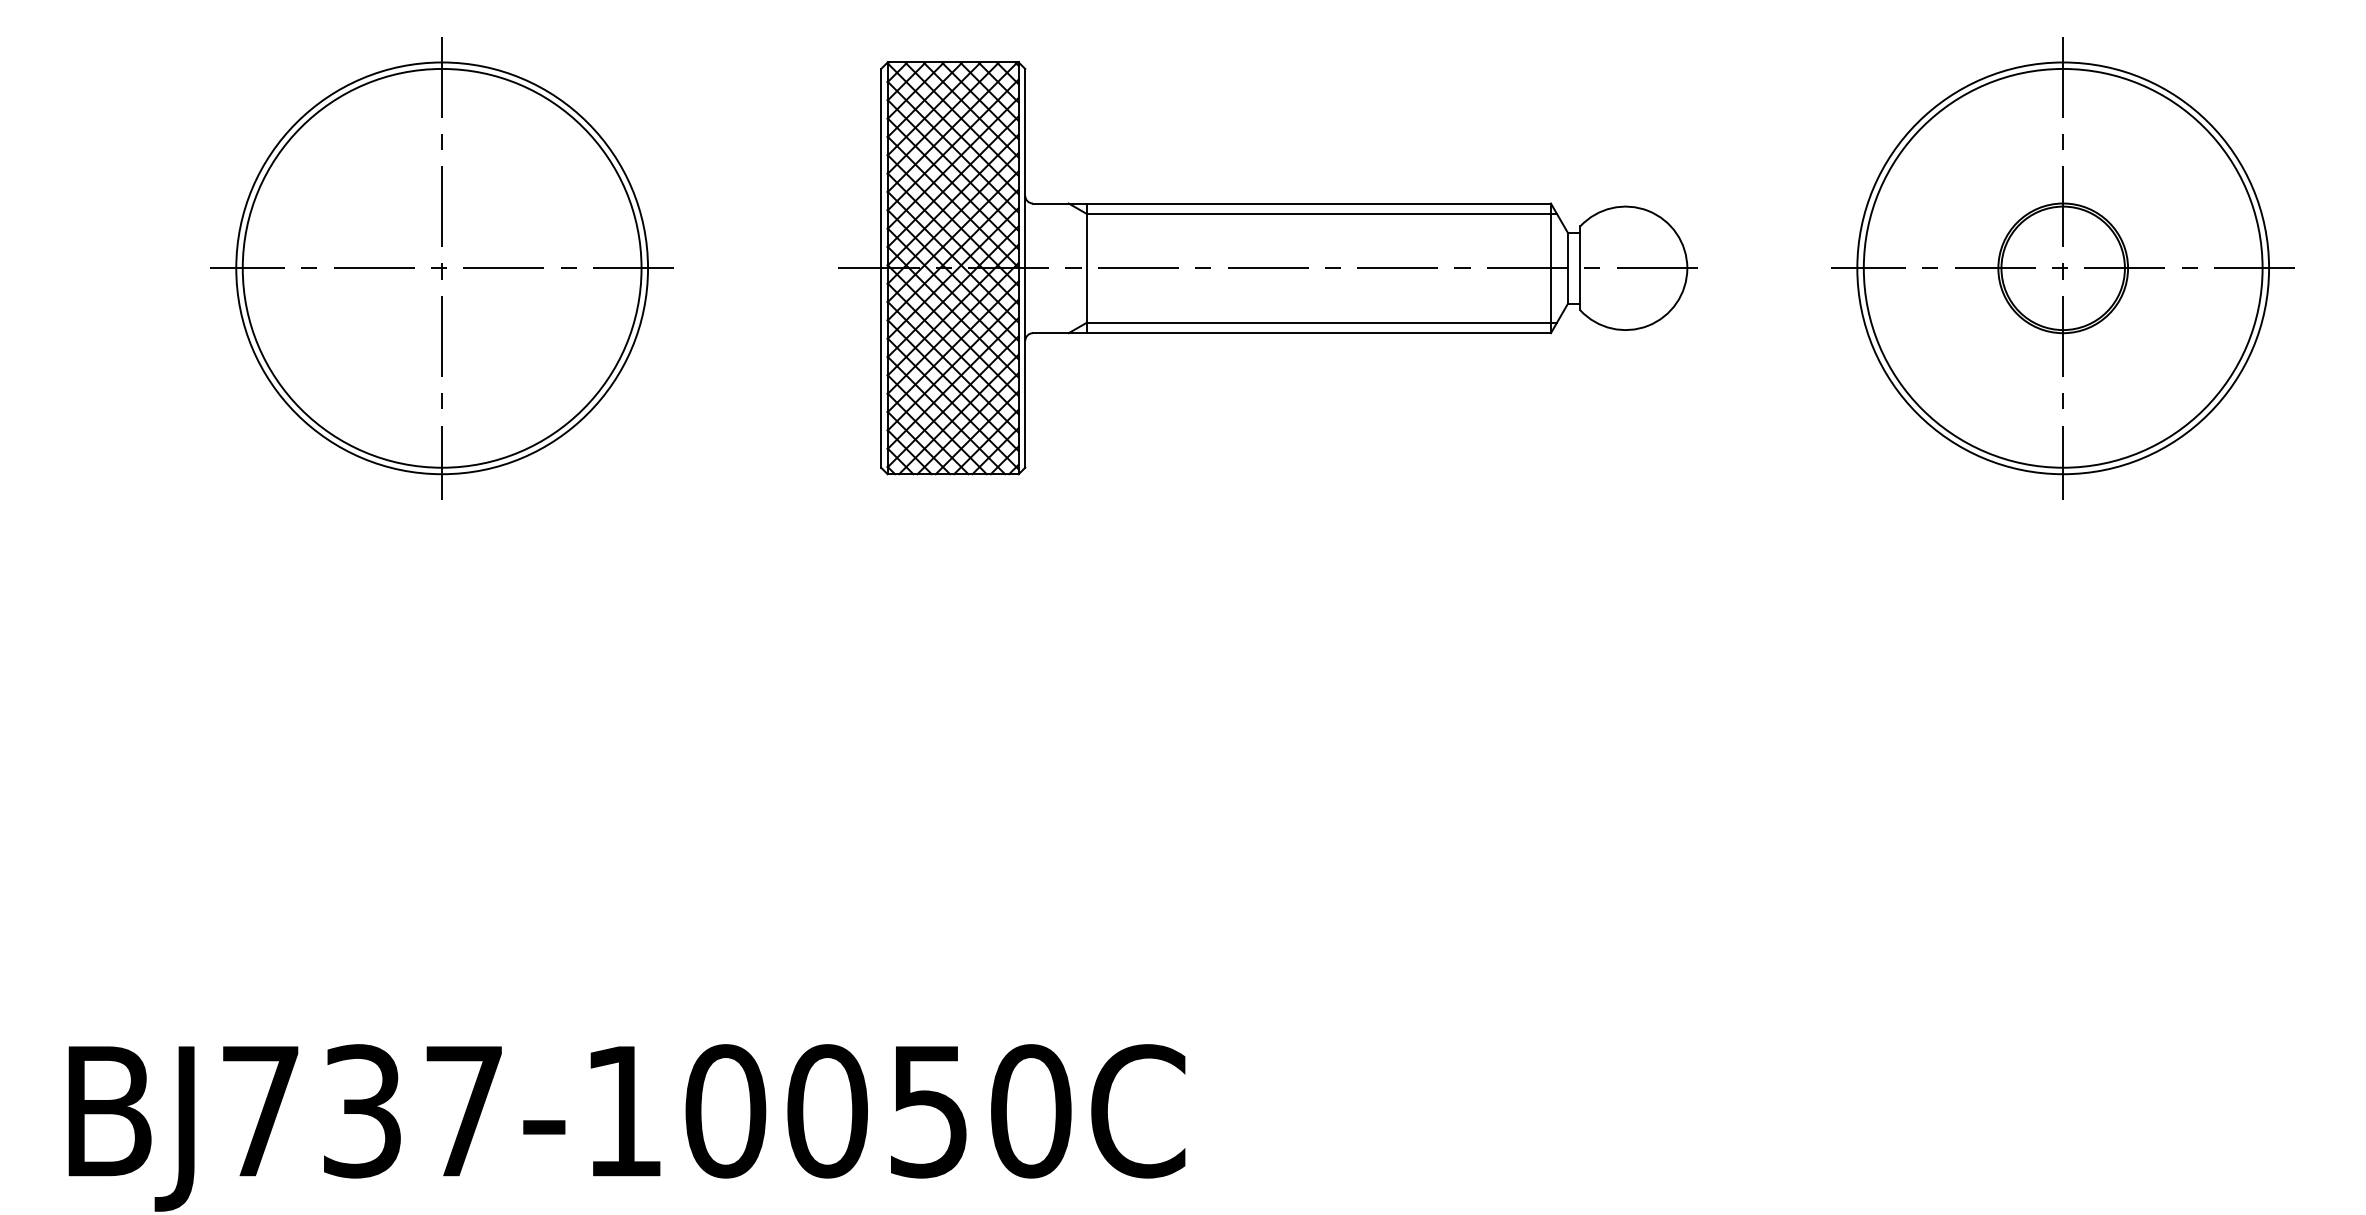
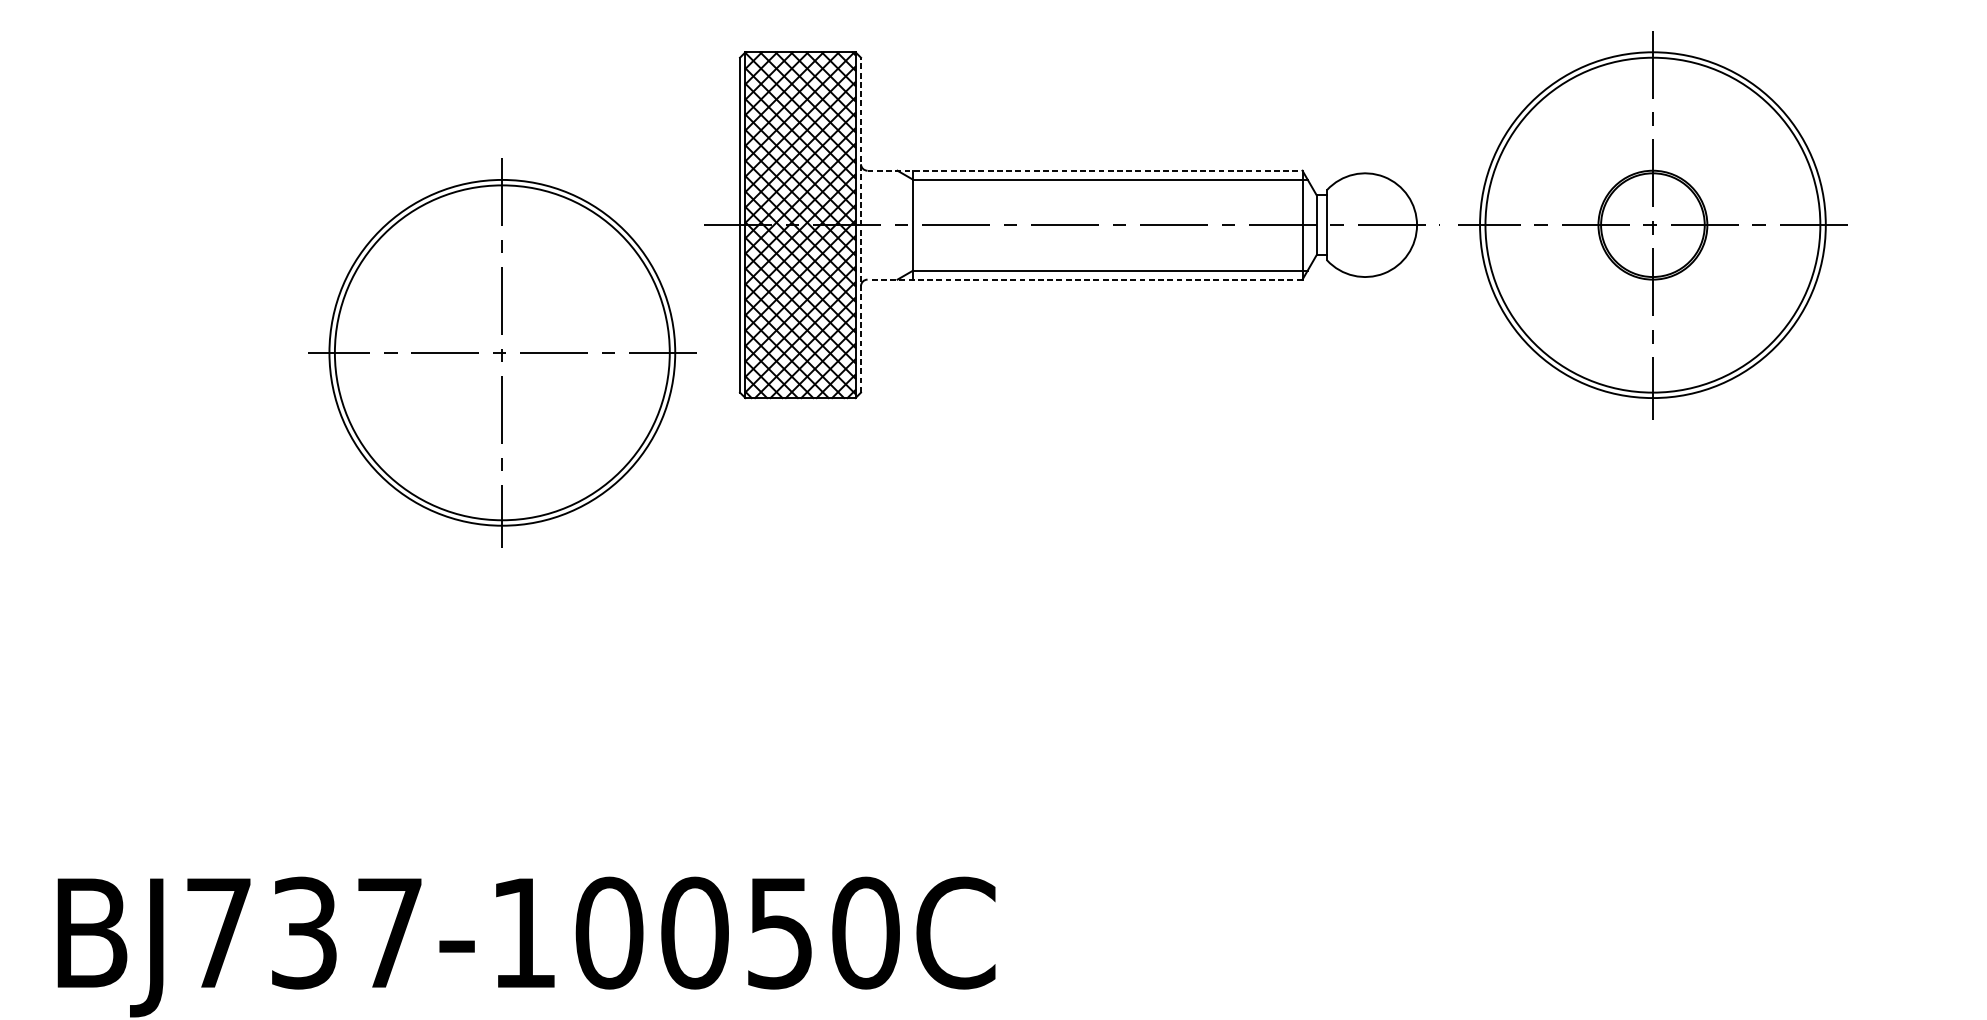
line: (1291, 203) -> (1084, 170), solid -> dashed
line: (1025, 267) -> (861, 224), solid -> dashed
part: (441, 268) -> (501, 352), moved
part: (2062, 268) -> (1652, 225), moved
line: (1291, 333) -> (1084, 279), solid -> dashed

